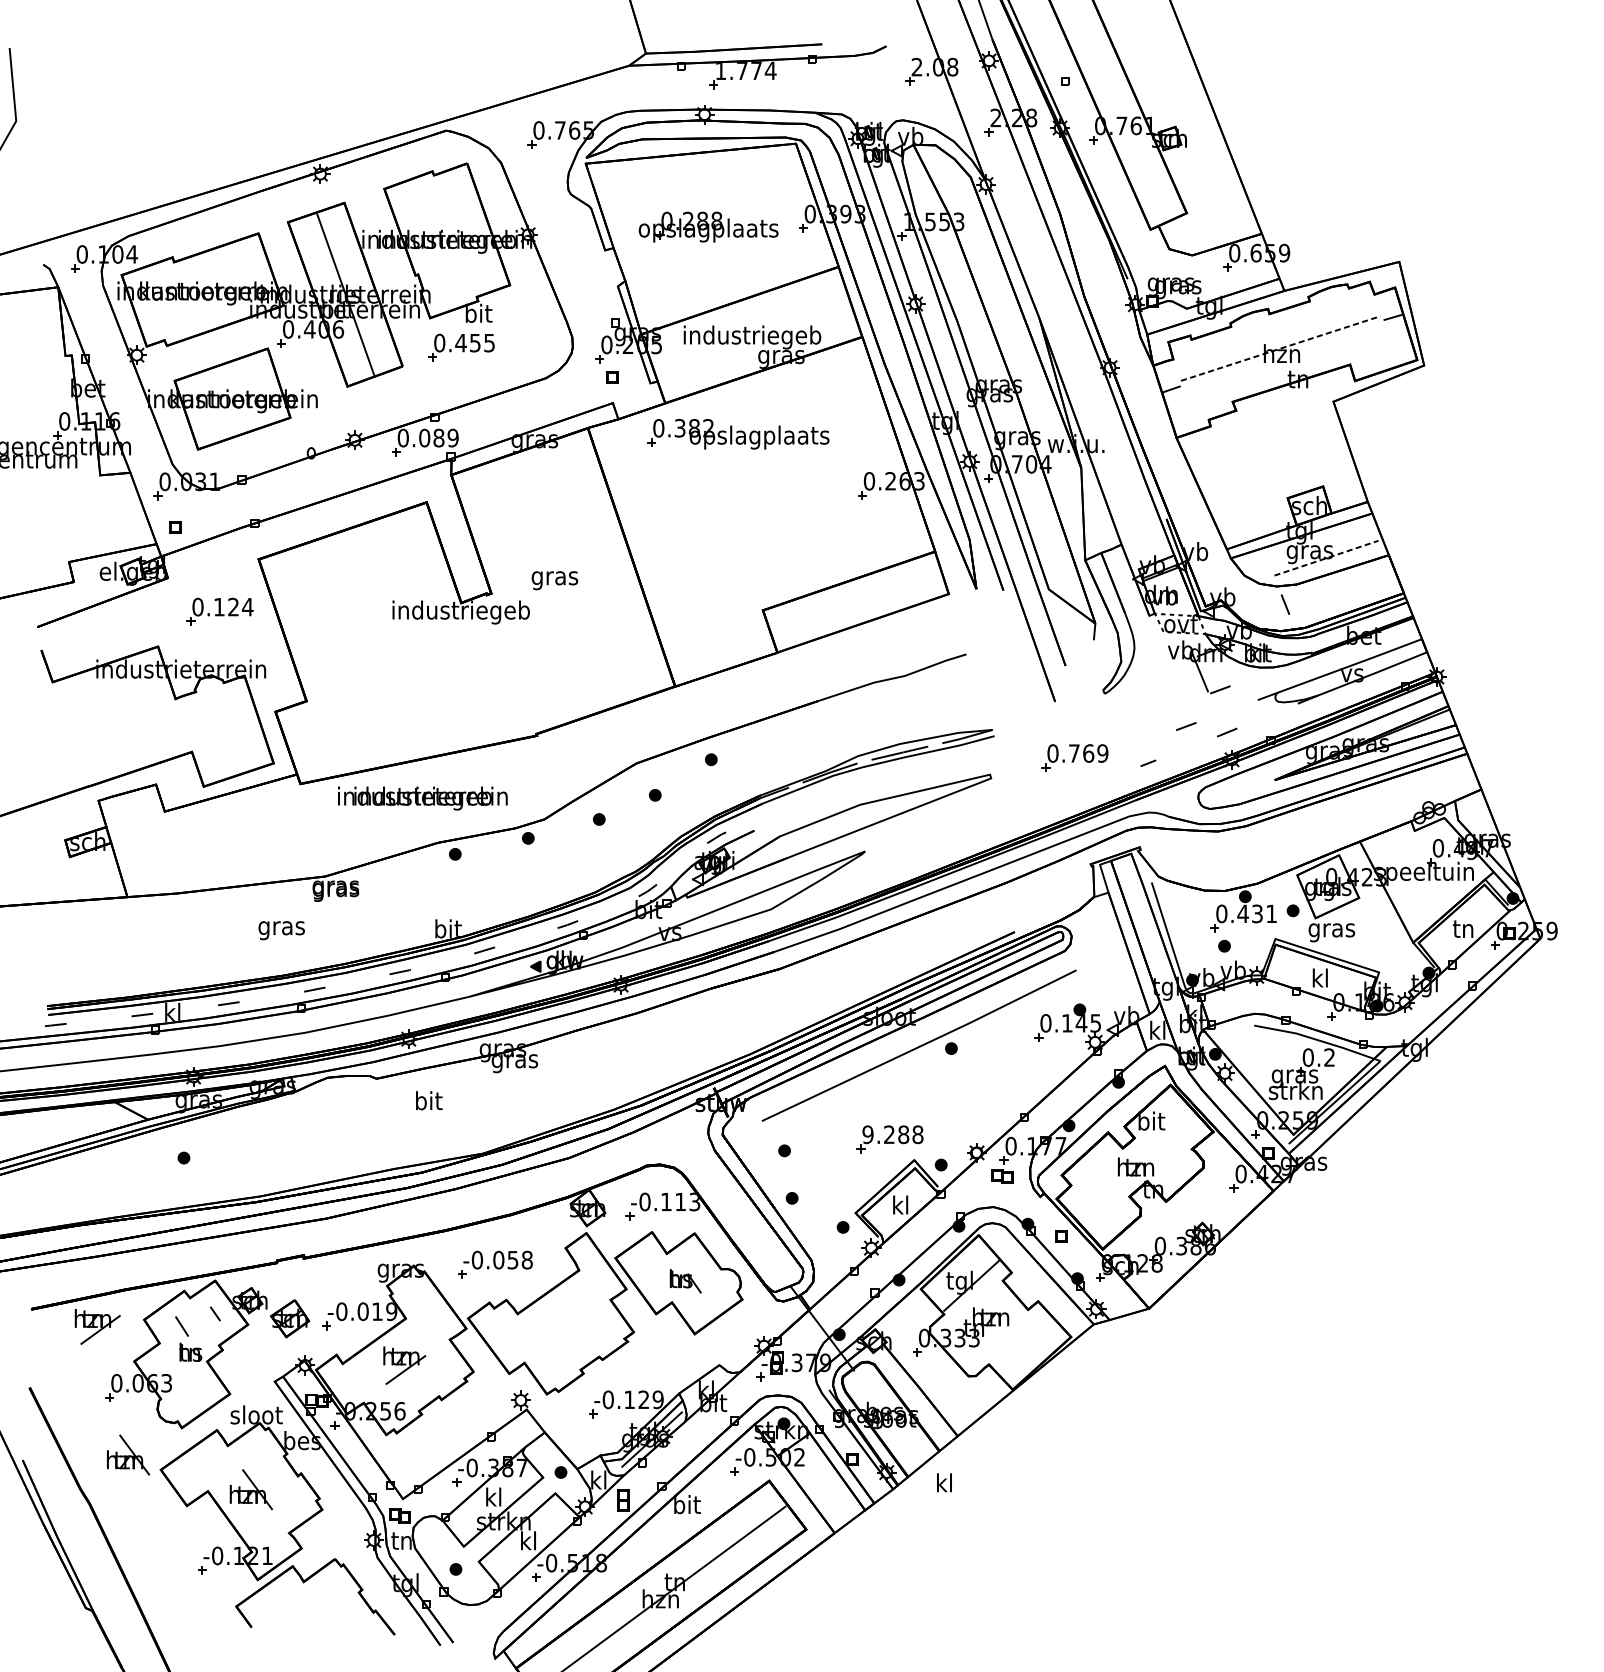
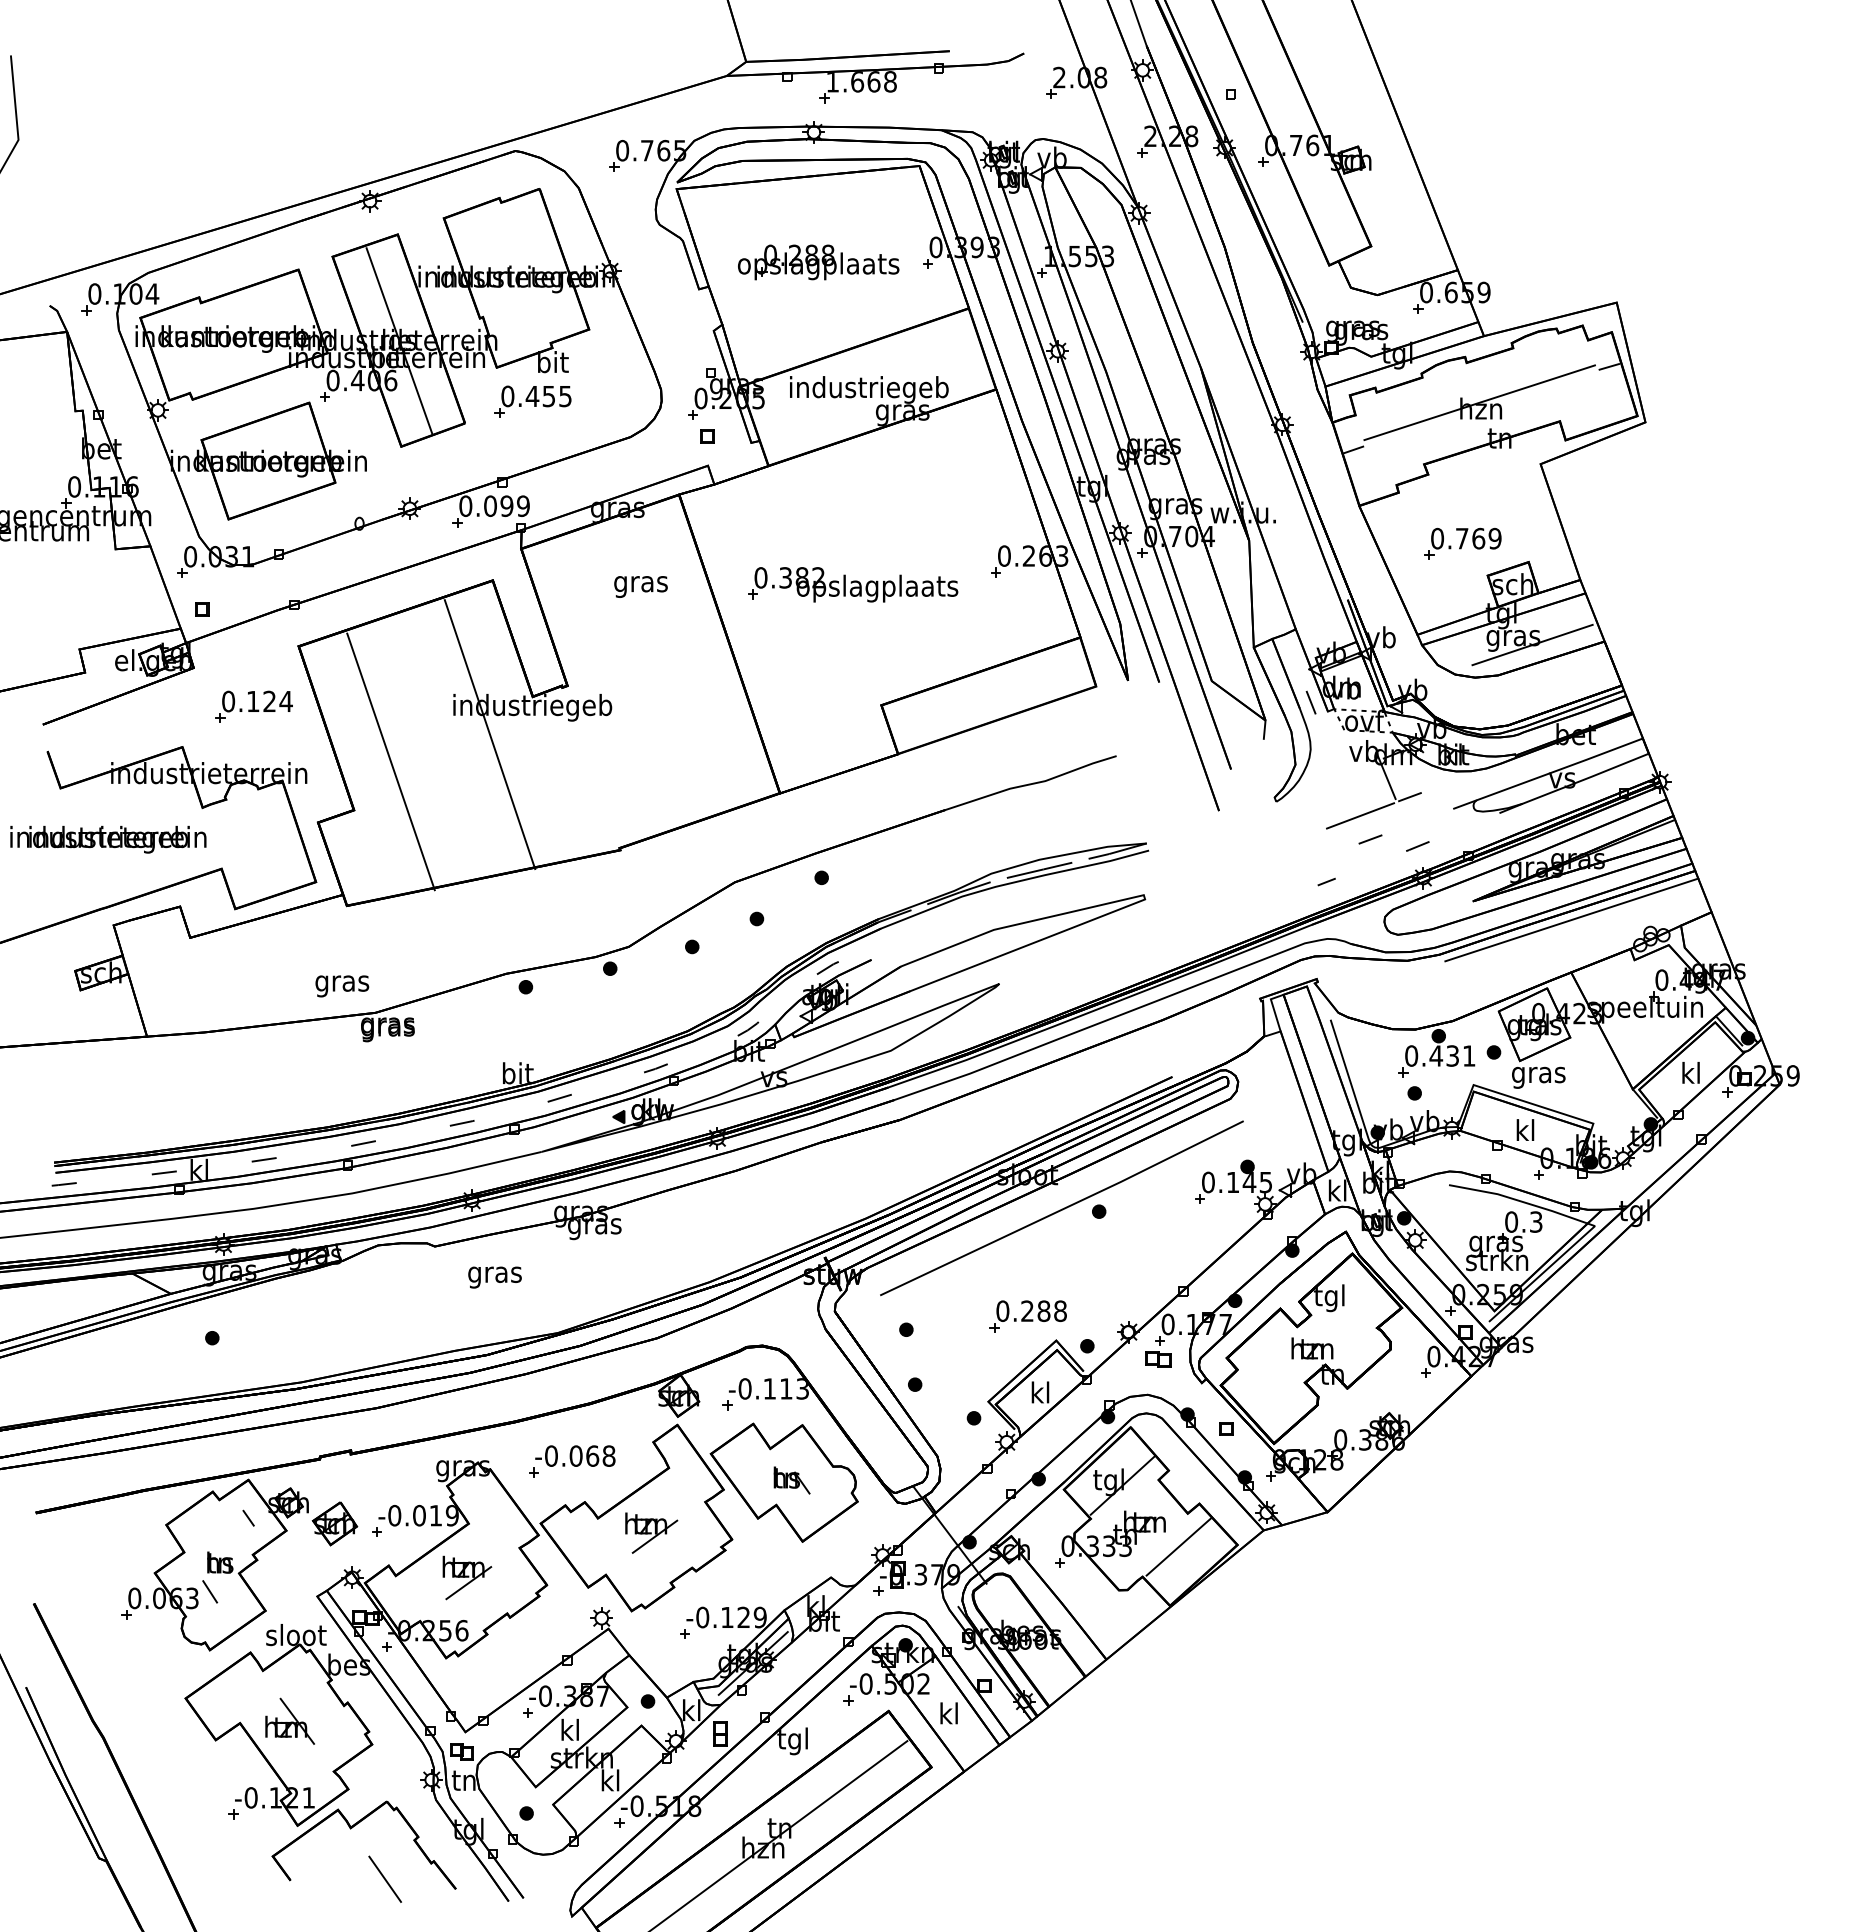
text: (756, 70) -> (874, 81), 1.774 -> 1.668
line: (1281, 348) -> (1480, 402), dashed -> solid
part: (738, 434) -> (853, 584), moved
text: (438, 437) -> (506, 505), 0.089 -> 0.099
line: (1327, 557) -> (1533, 644), dashed -> solid
text: (554, 580) -> (640, 586), moved
line: (1284, 604) -> (1310, 702), moved
line: (423, 635) -> (489, 734), added
line: (338, 659) -> (390, 761), added
line: (1177, 705) -> (1360, 815), added
part: (1074, 757) -> (1462, 543), moved
line: (1360, 795) -> (1571, 919), added
text: (422, 798) -> (108, 839), moved
text: (1463, 928) -> (1690, 1072), tn -> kl
text: (281, 930) -> (342, 986), moved
text: (1329, 1057) -> (1536, 1221), 0.2 -> 0.3
text: (428, 1102) -> (494, 1274), bit -> gras
text: (1150, 1123) -> (1329, 1298), bit -> tgl
text: (867, 1134) -> (1002, 1311), 9.288 -> 0.288
text: (512, 1259) -> (592, 1455), -0.058 -> -0.068
part: (97, 1326) -> (651, 1532), moved
line: (182, 1326) -> (210, 1591), moved
line: (1020, 1338) -> (1178, 1546), added
part: (127, 1454) -> (147, 1680), removed
text: (943, 1482) -> (948, 1713), moved
text: (686, 1507) -> (793, 1741), bit -> tgl
line: (333, 1625) -> (385, 1878), added

